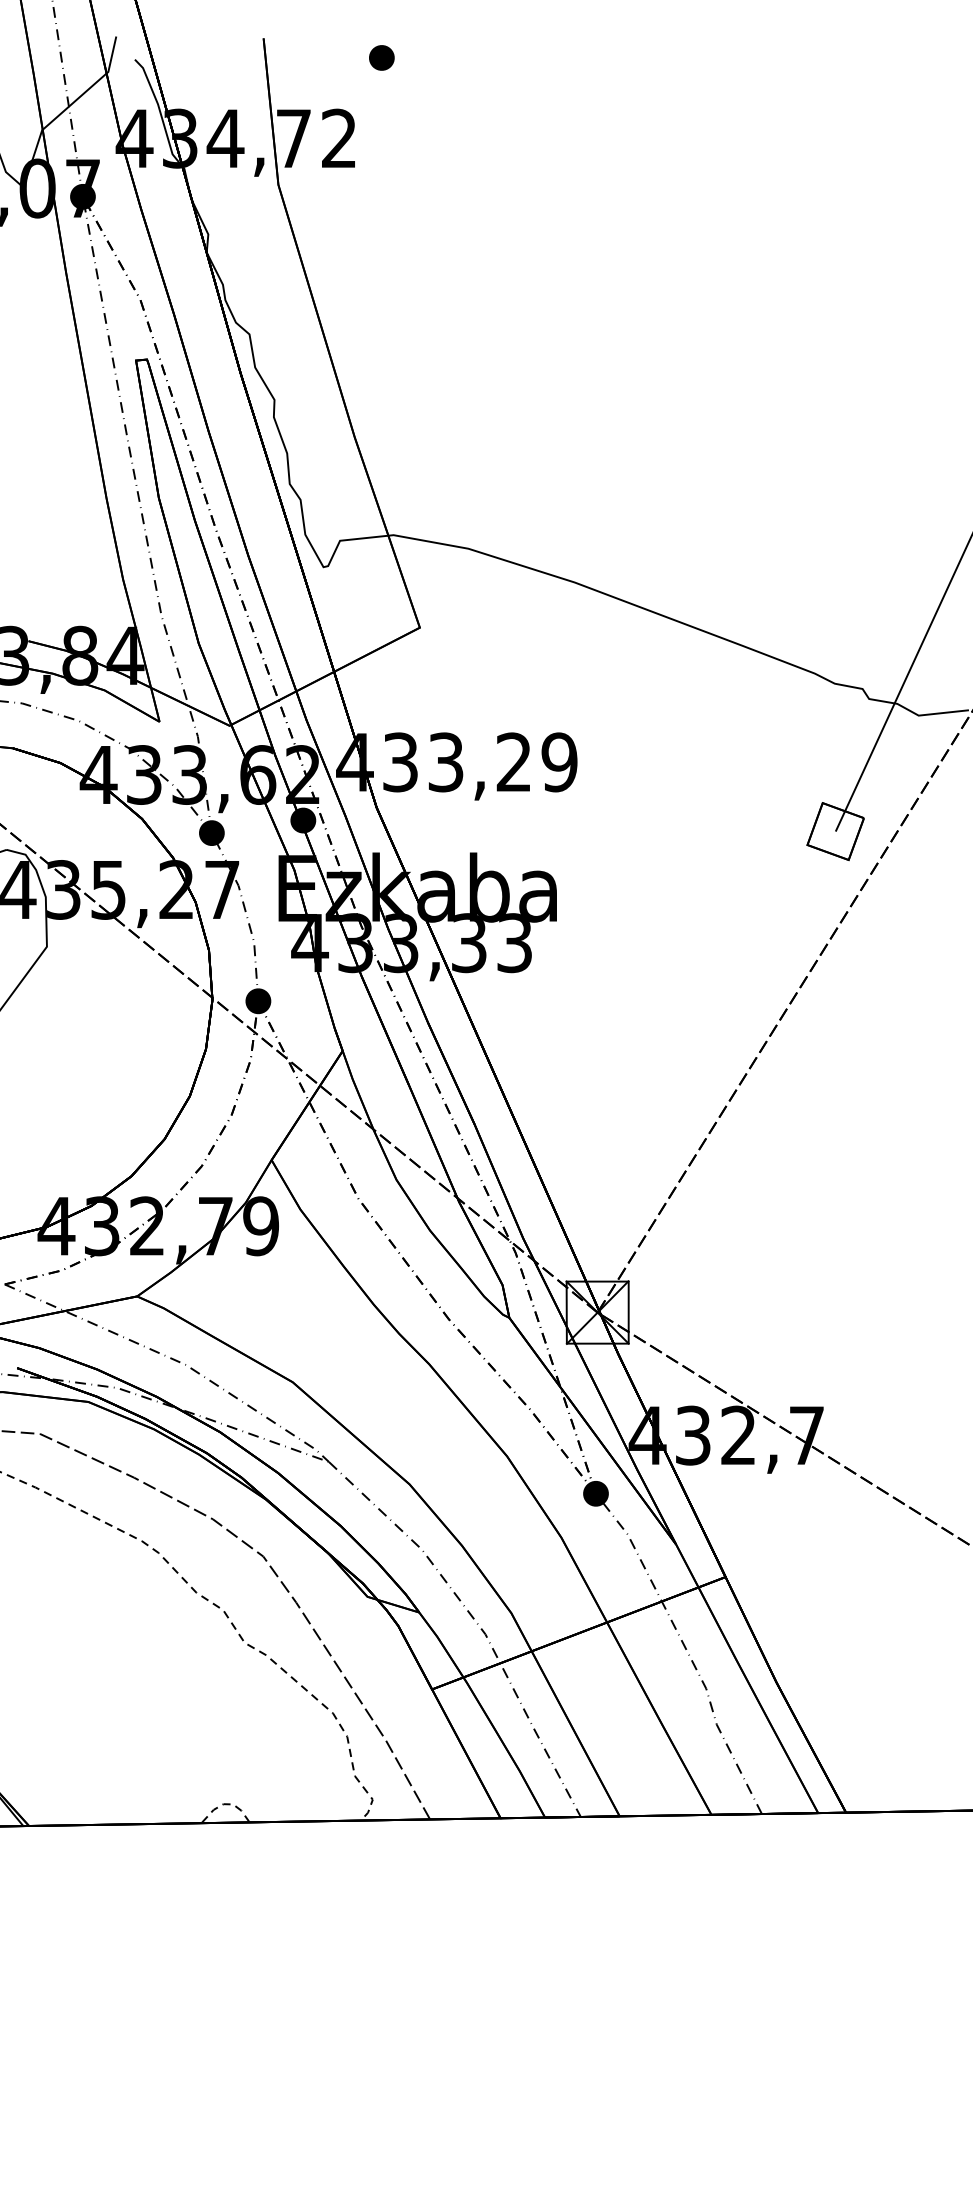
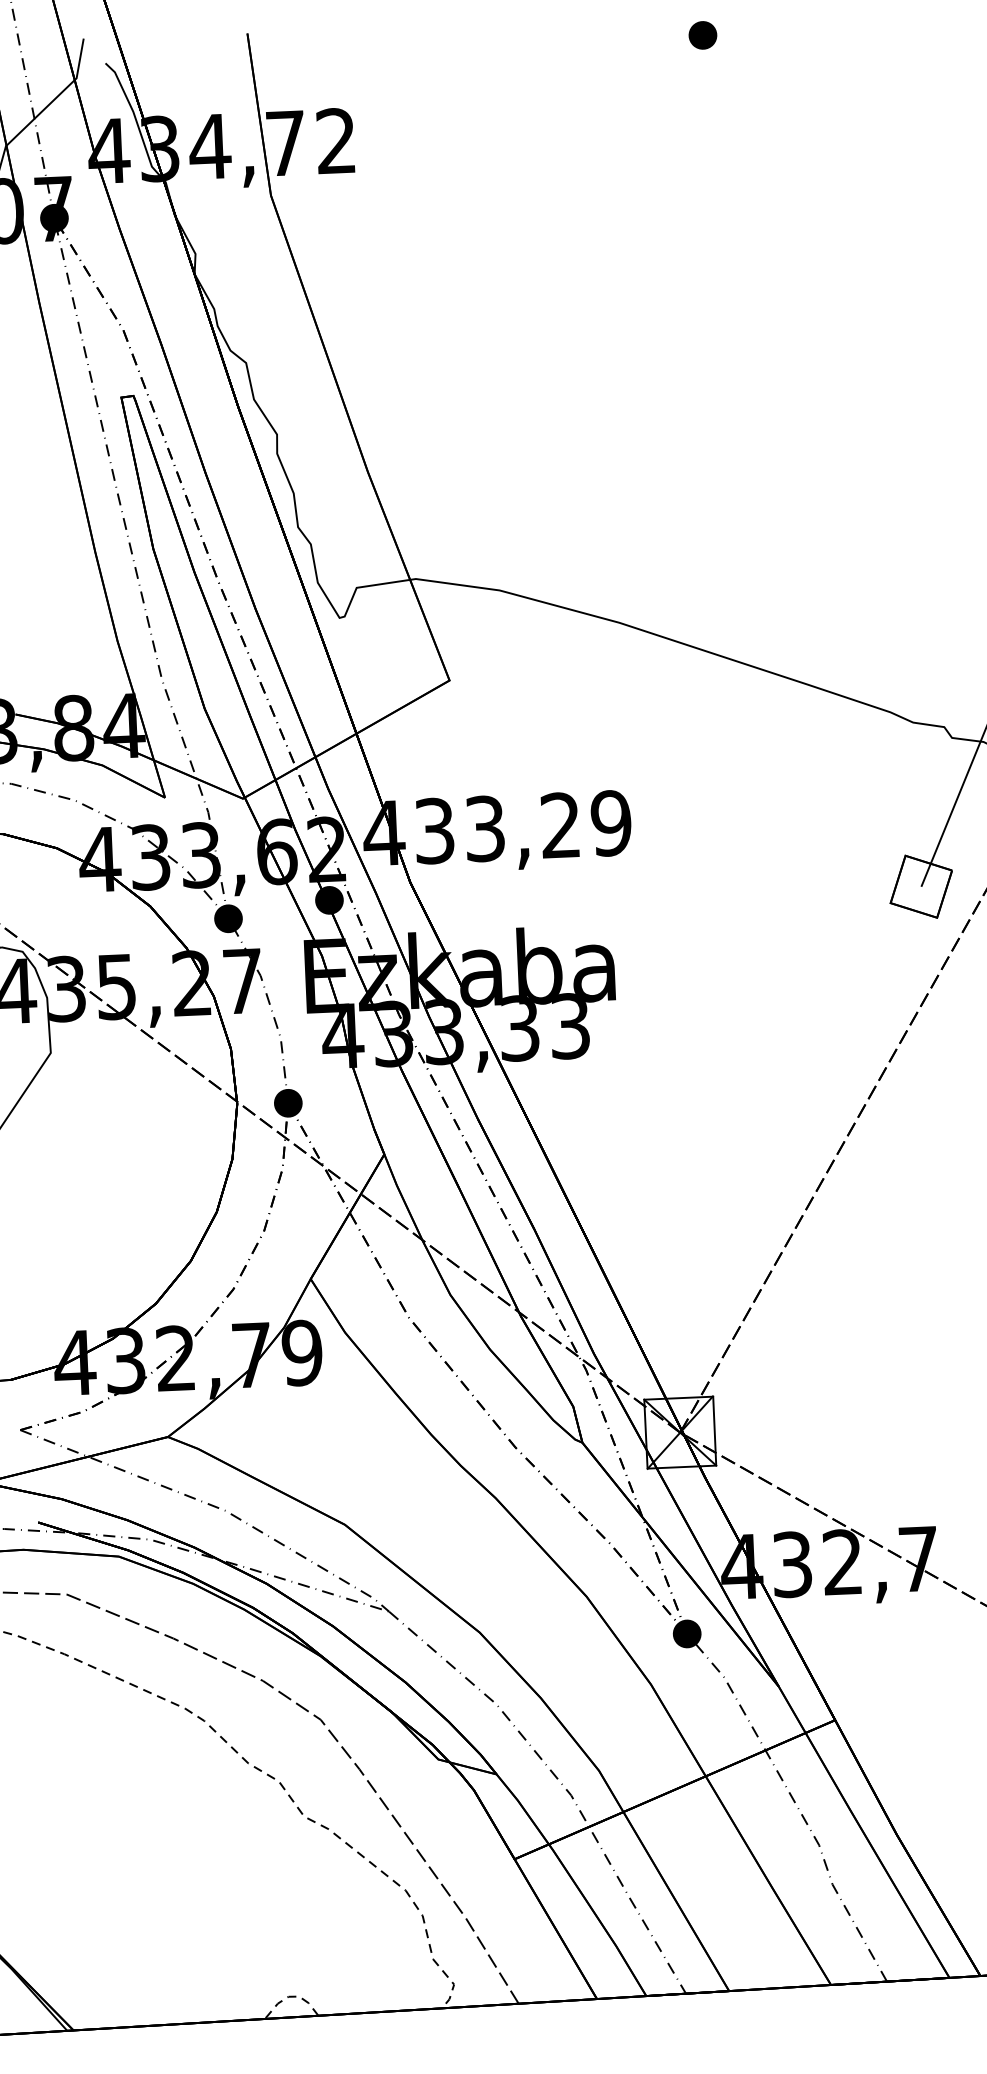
part: (381, 57) -> (702, 34), moved

